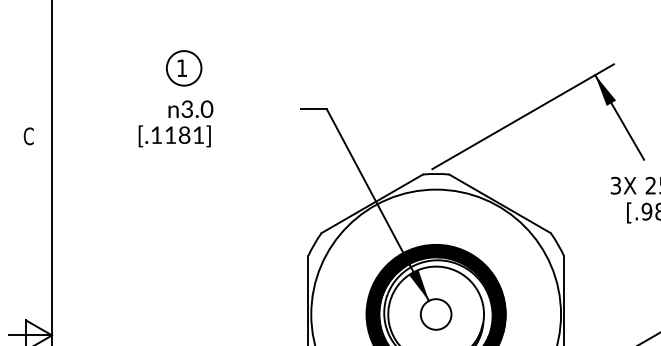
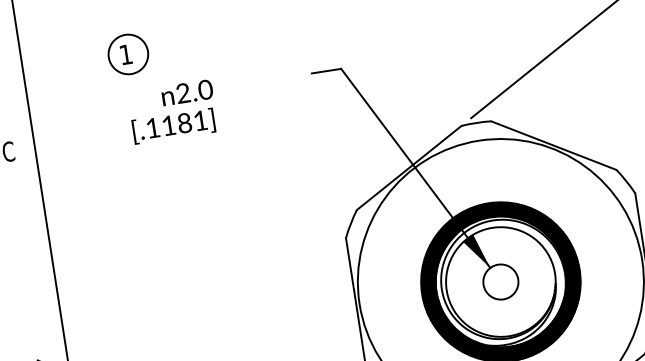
part: (184, 68) -> (128, 54), moved
text: (186, 111) -> (182, 96), 3.0 -> 2.0

